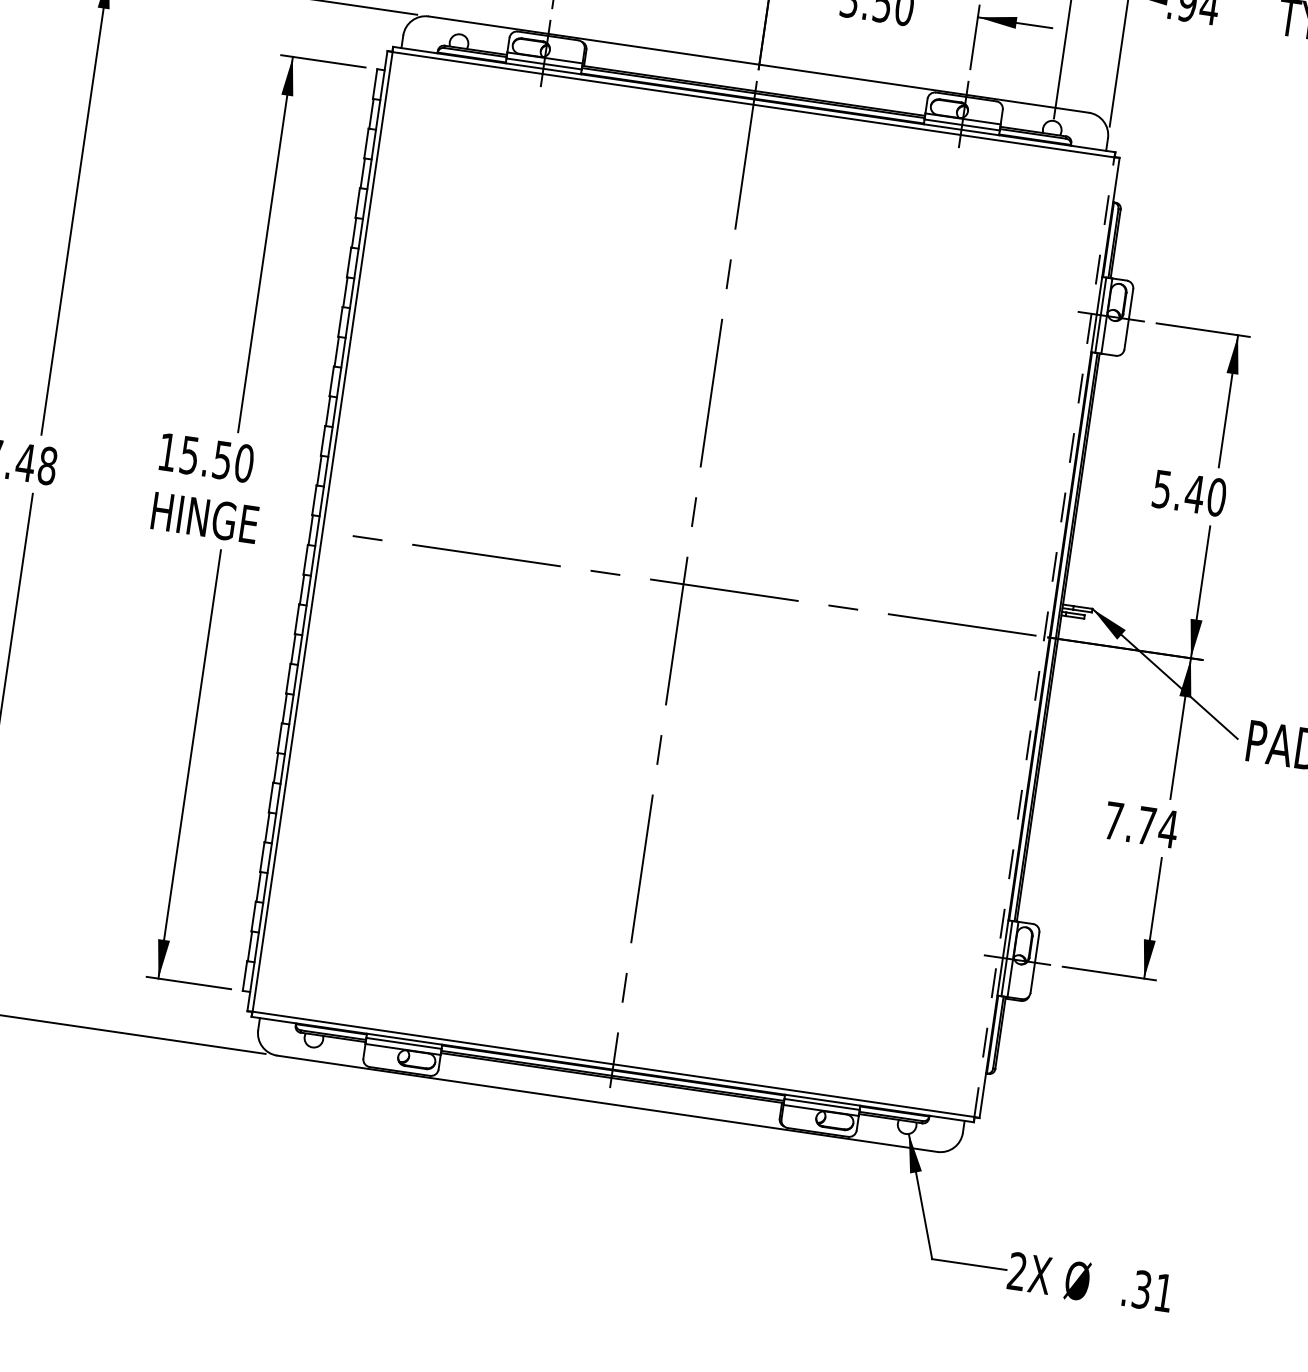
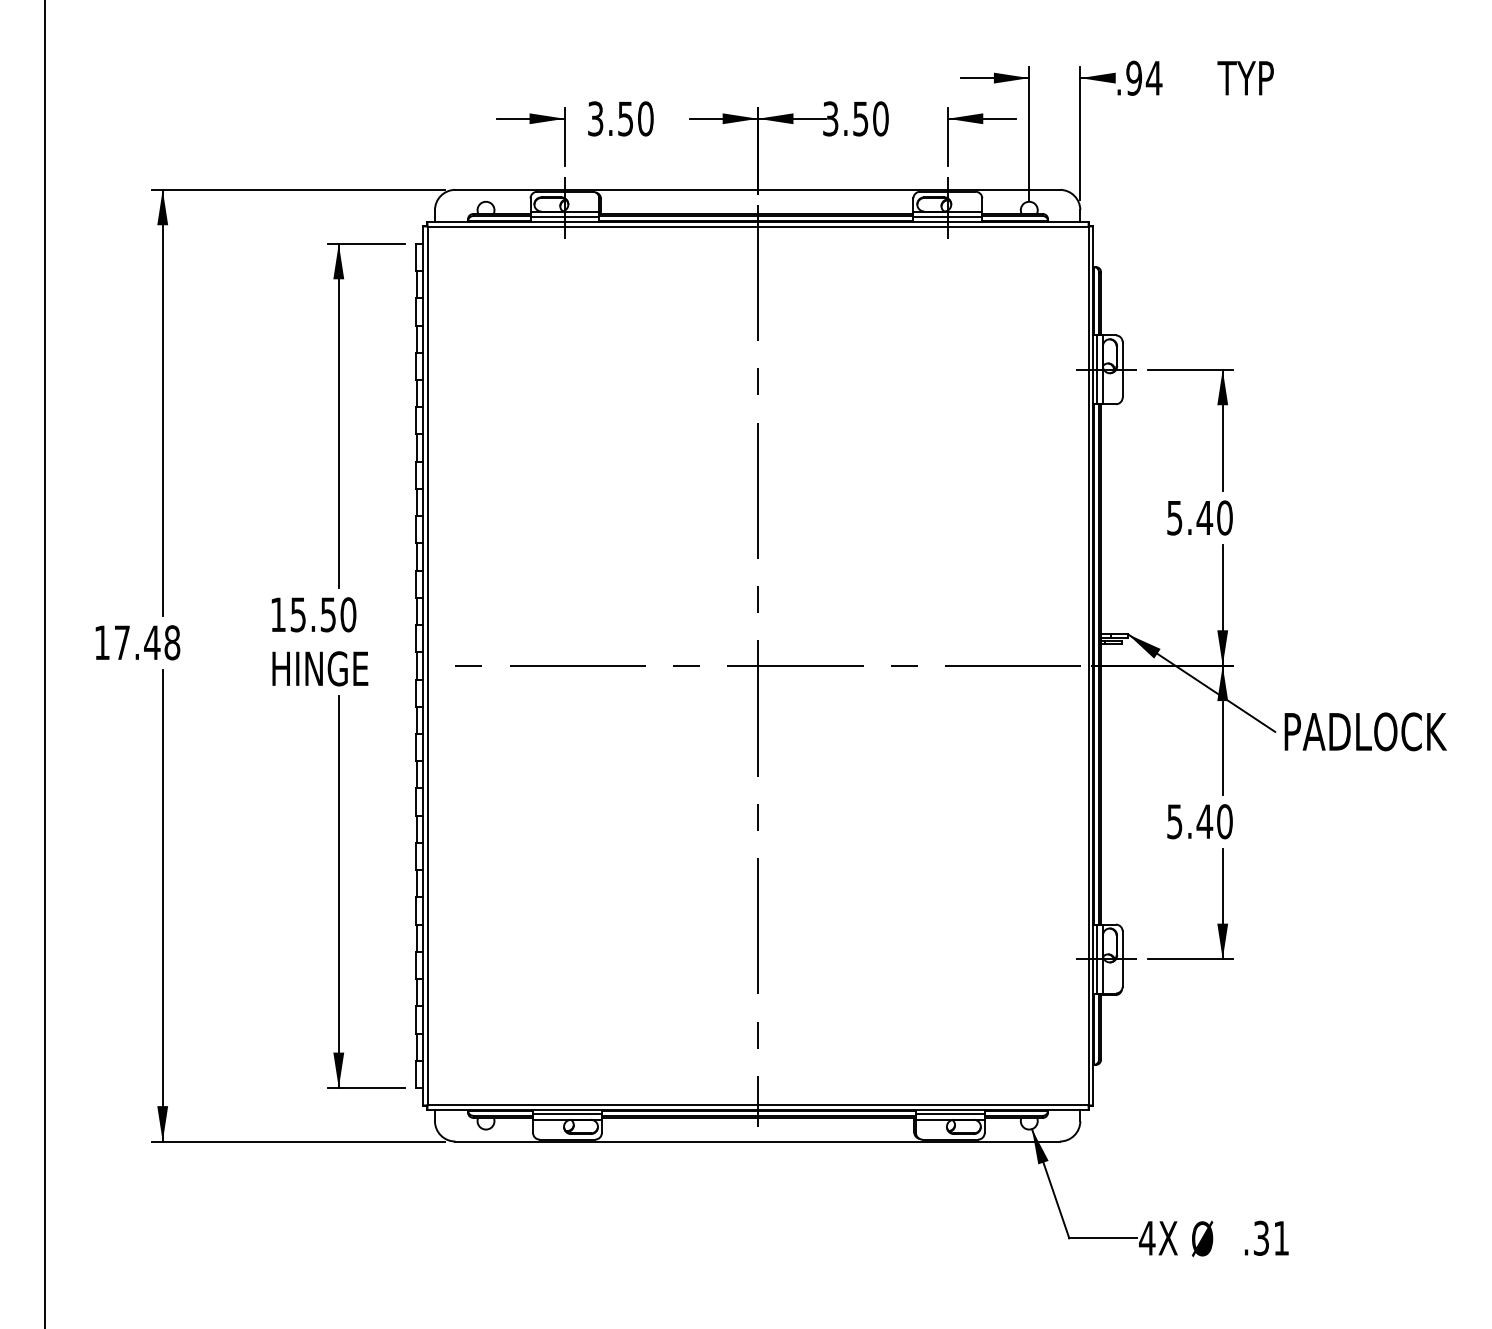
line: (1044, 636) -> (1088, 665), dashed -> solid
text: (1141, 824) -> (1200, 821), 7.74 -> 5.40
text: (1017, 1270) -> (1147, 1237), 2X -> 4X

